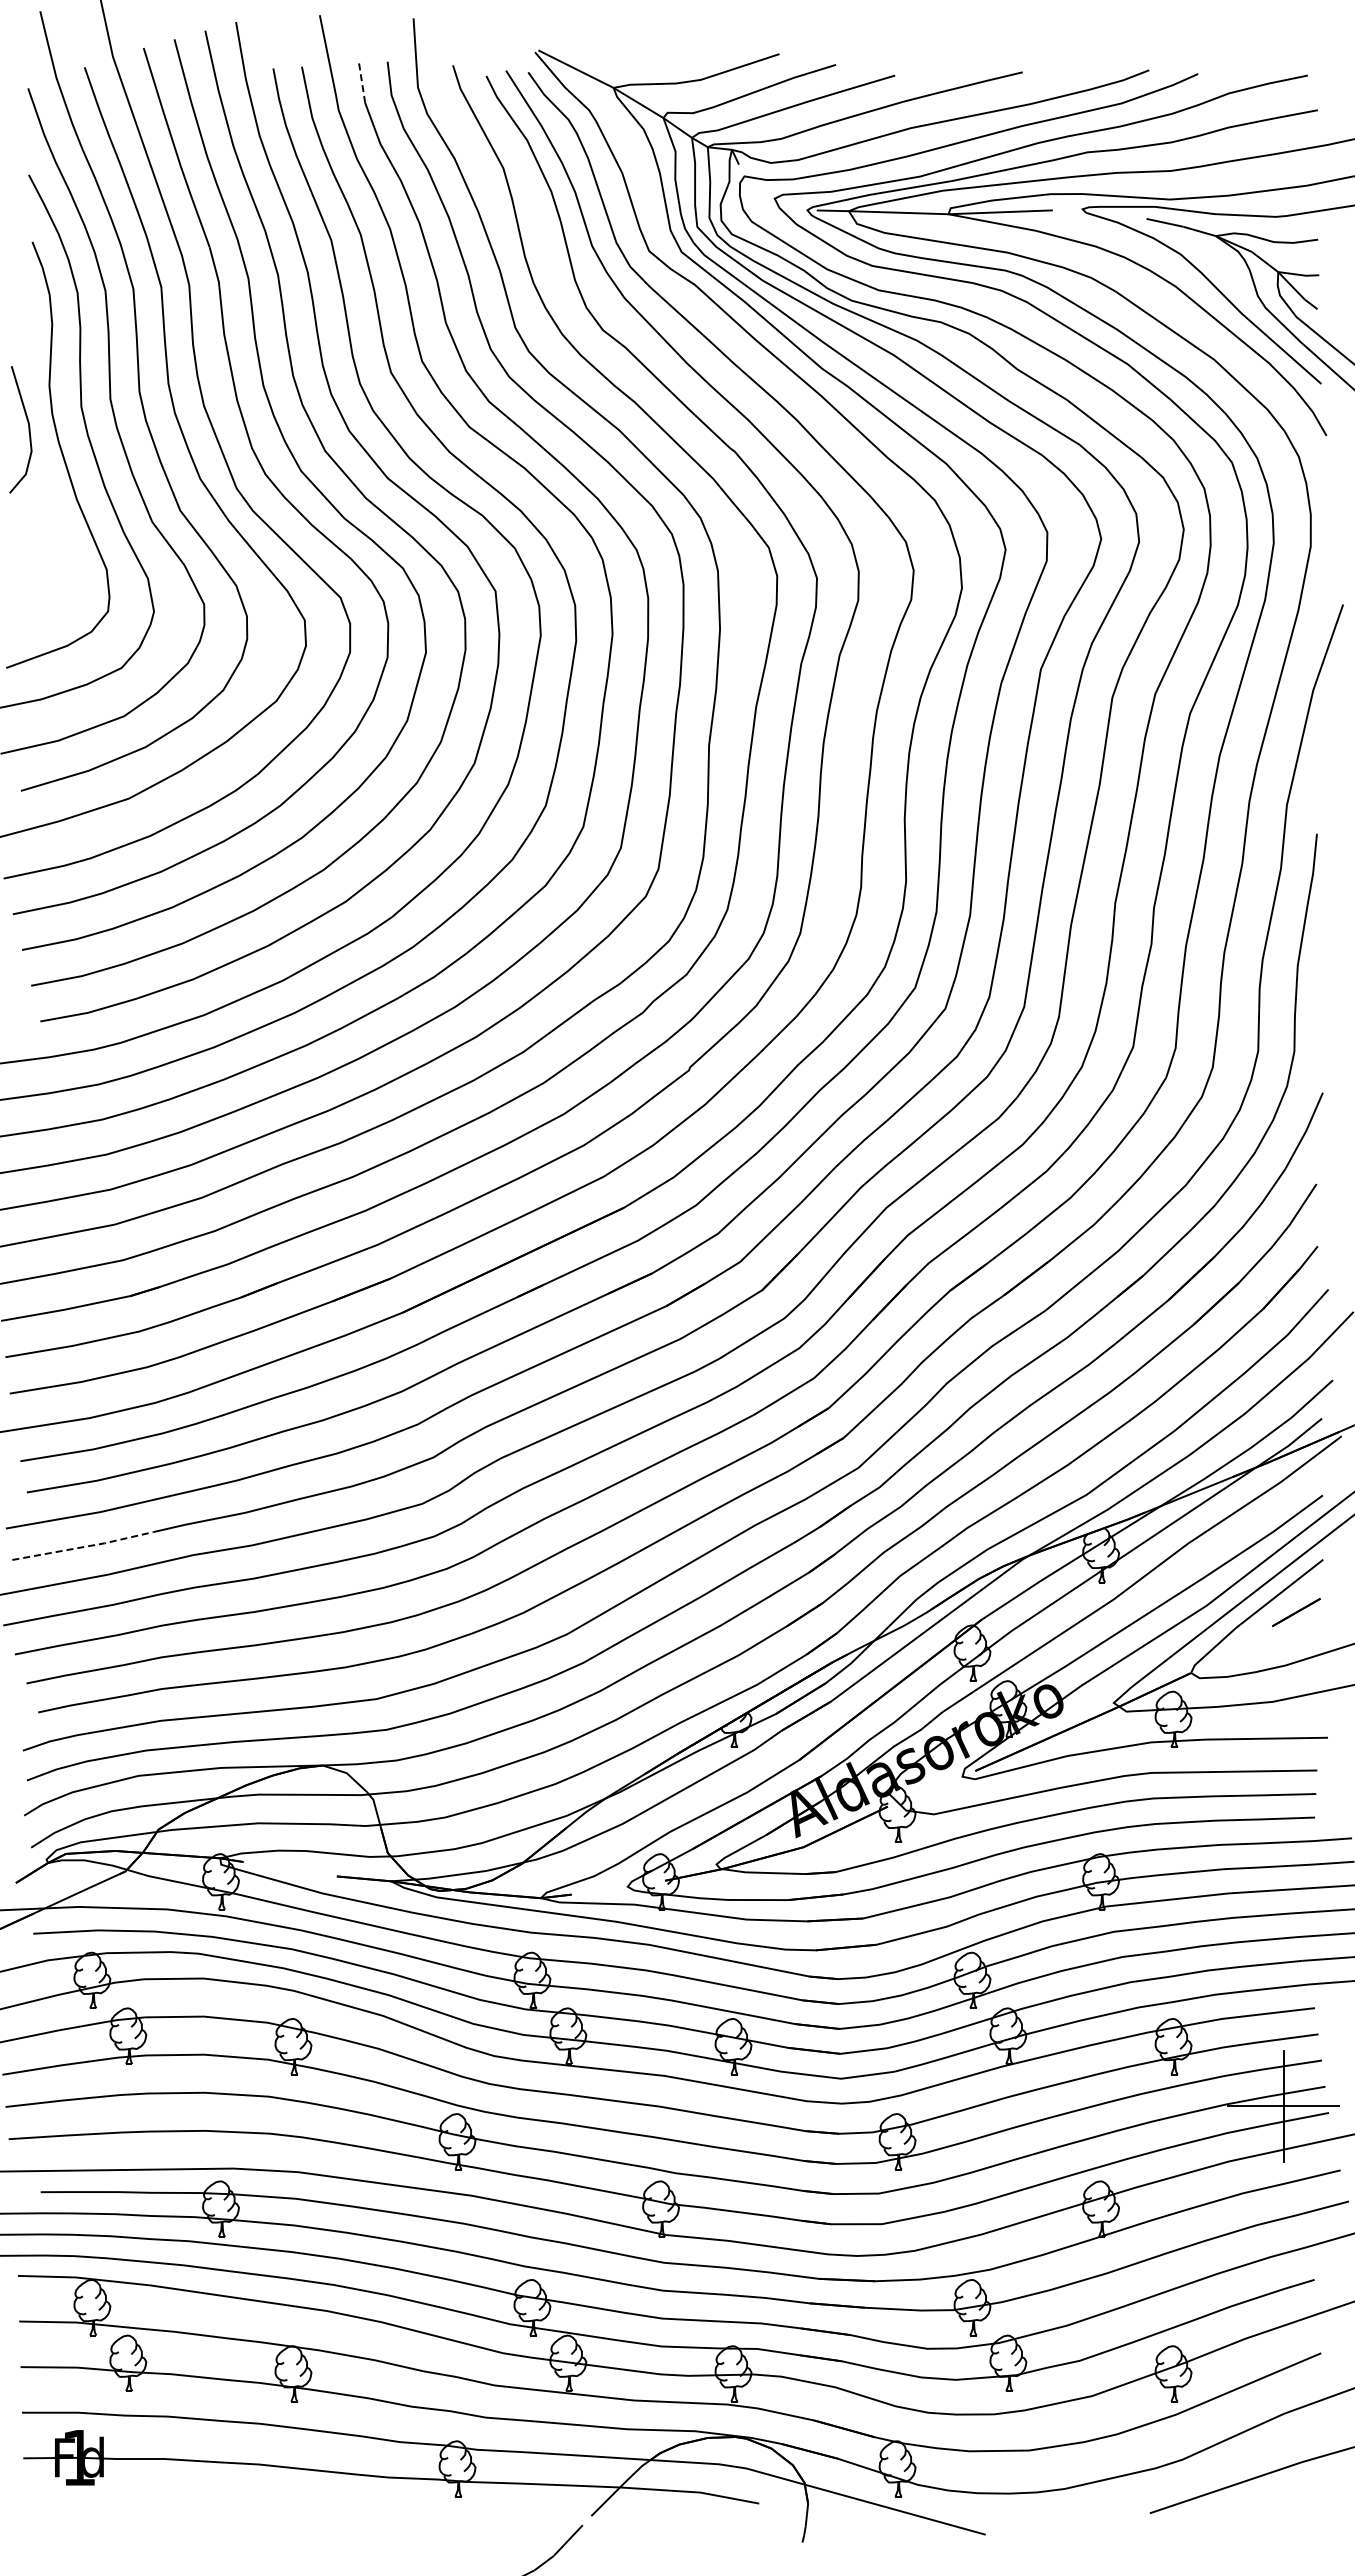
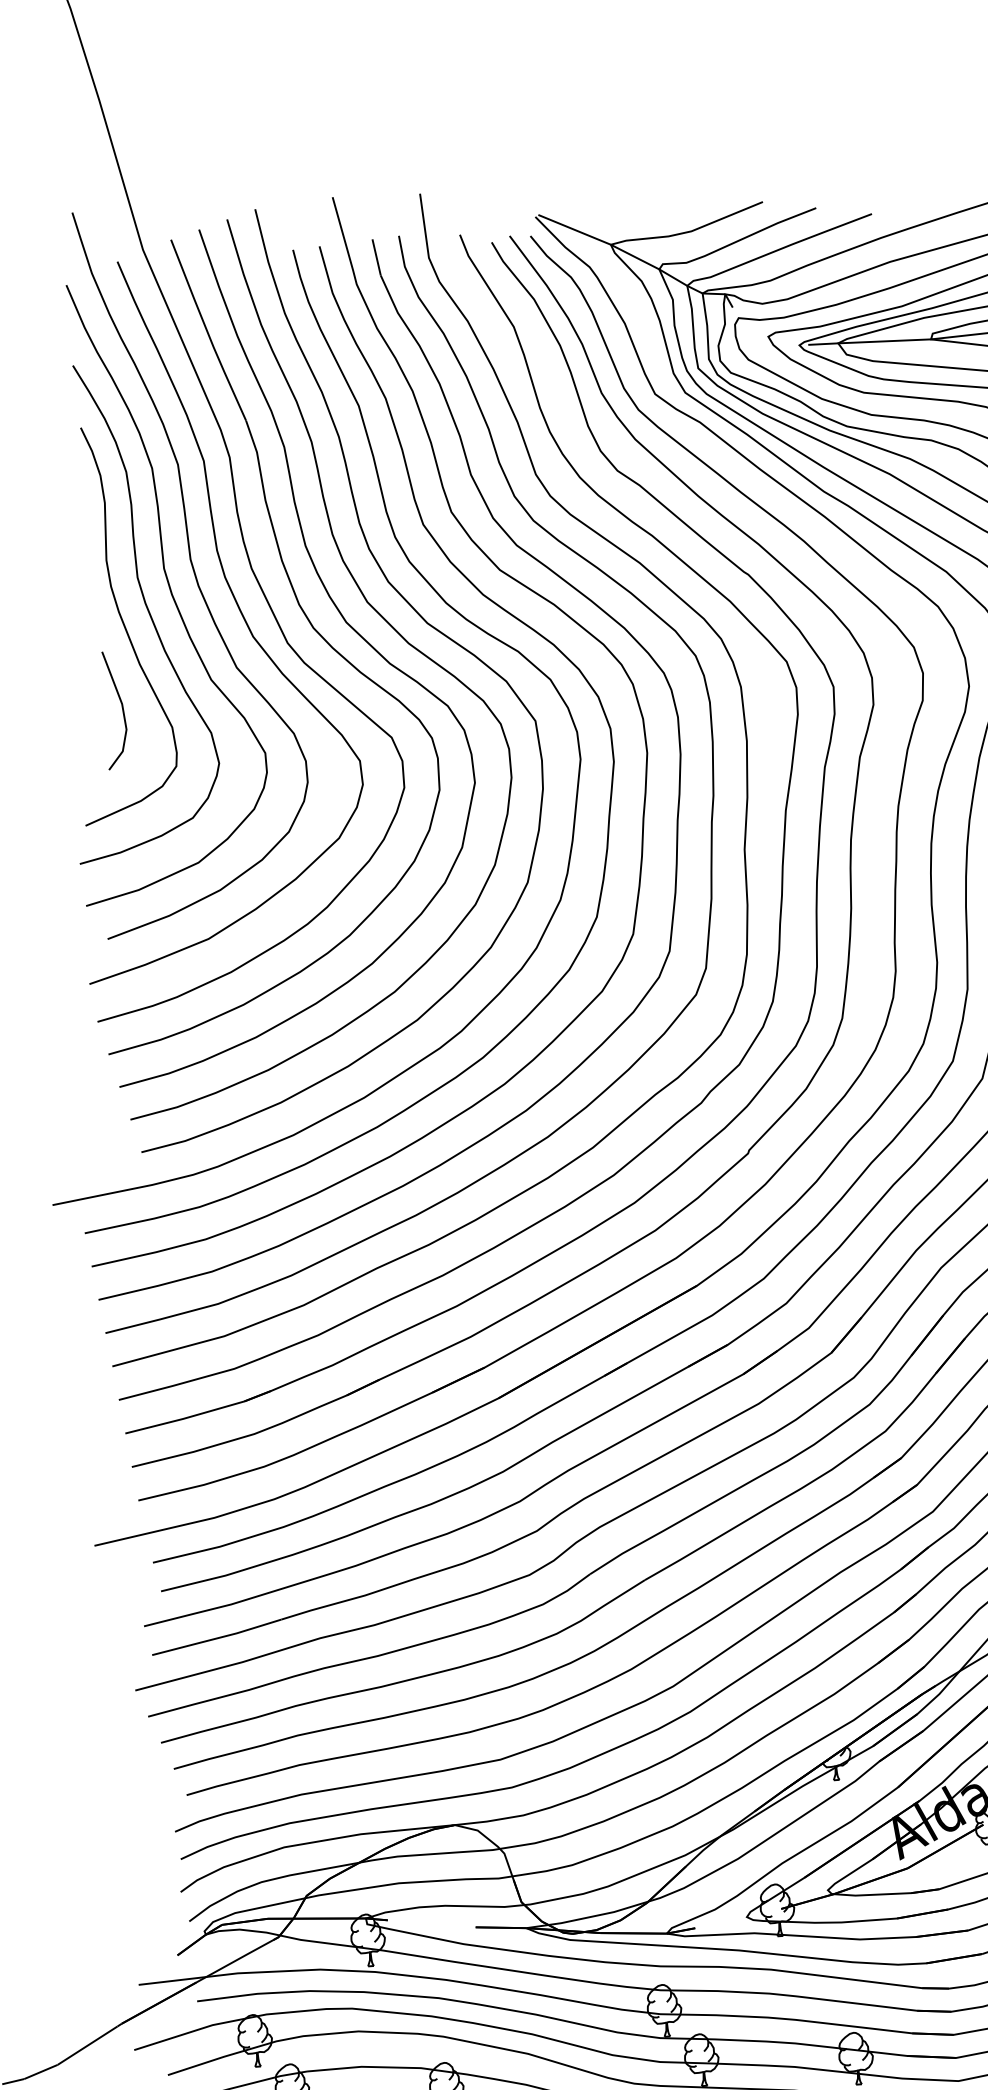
line: (362, 83) -> (377, 257), dashed -> solid
line: (28, 429) -> (122, 709), moved
line: (83, 1547) -> (217, 1638), dashed -> solid

